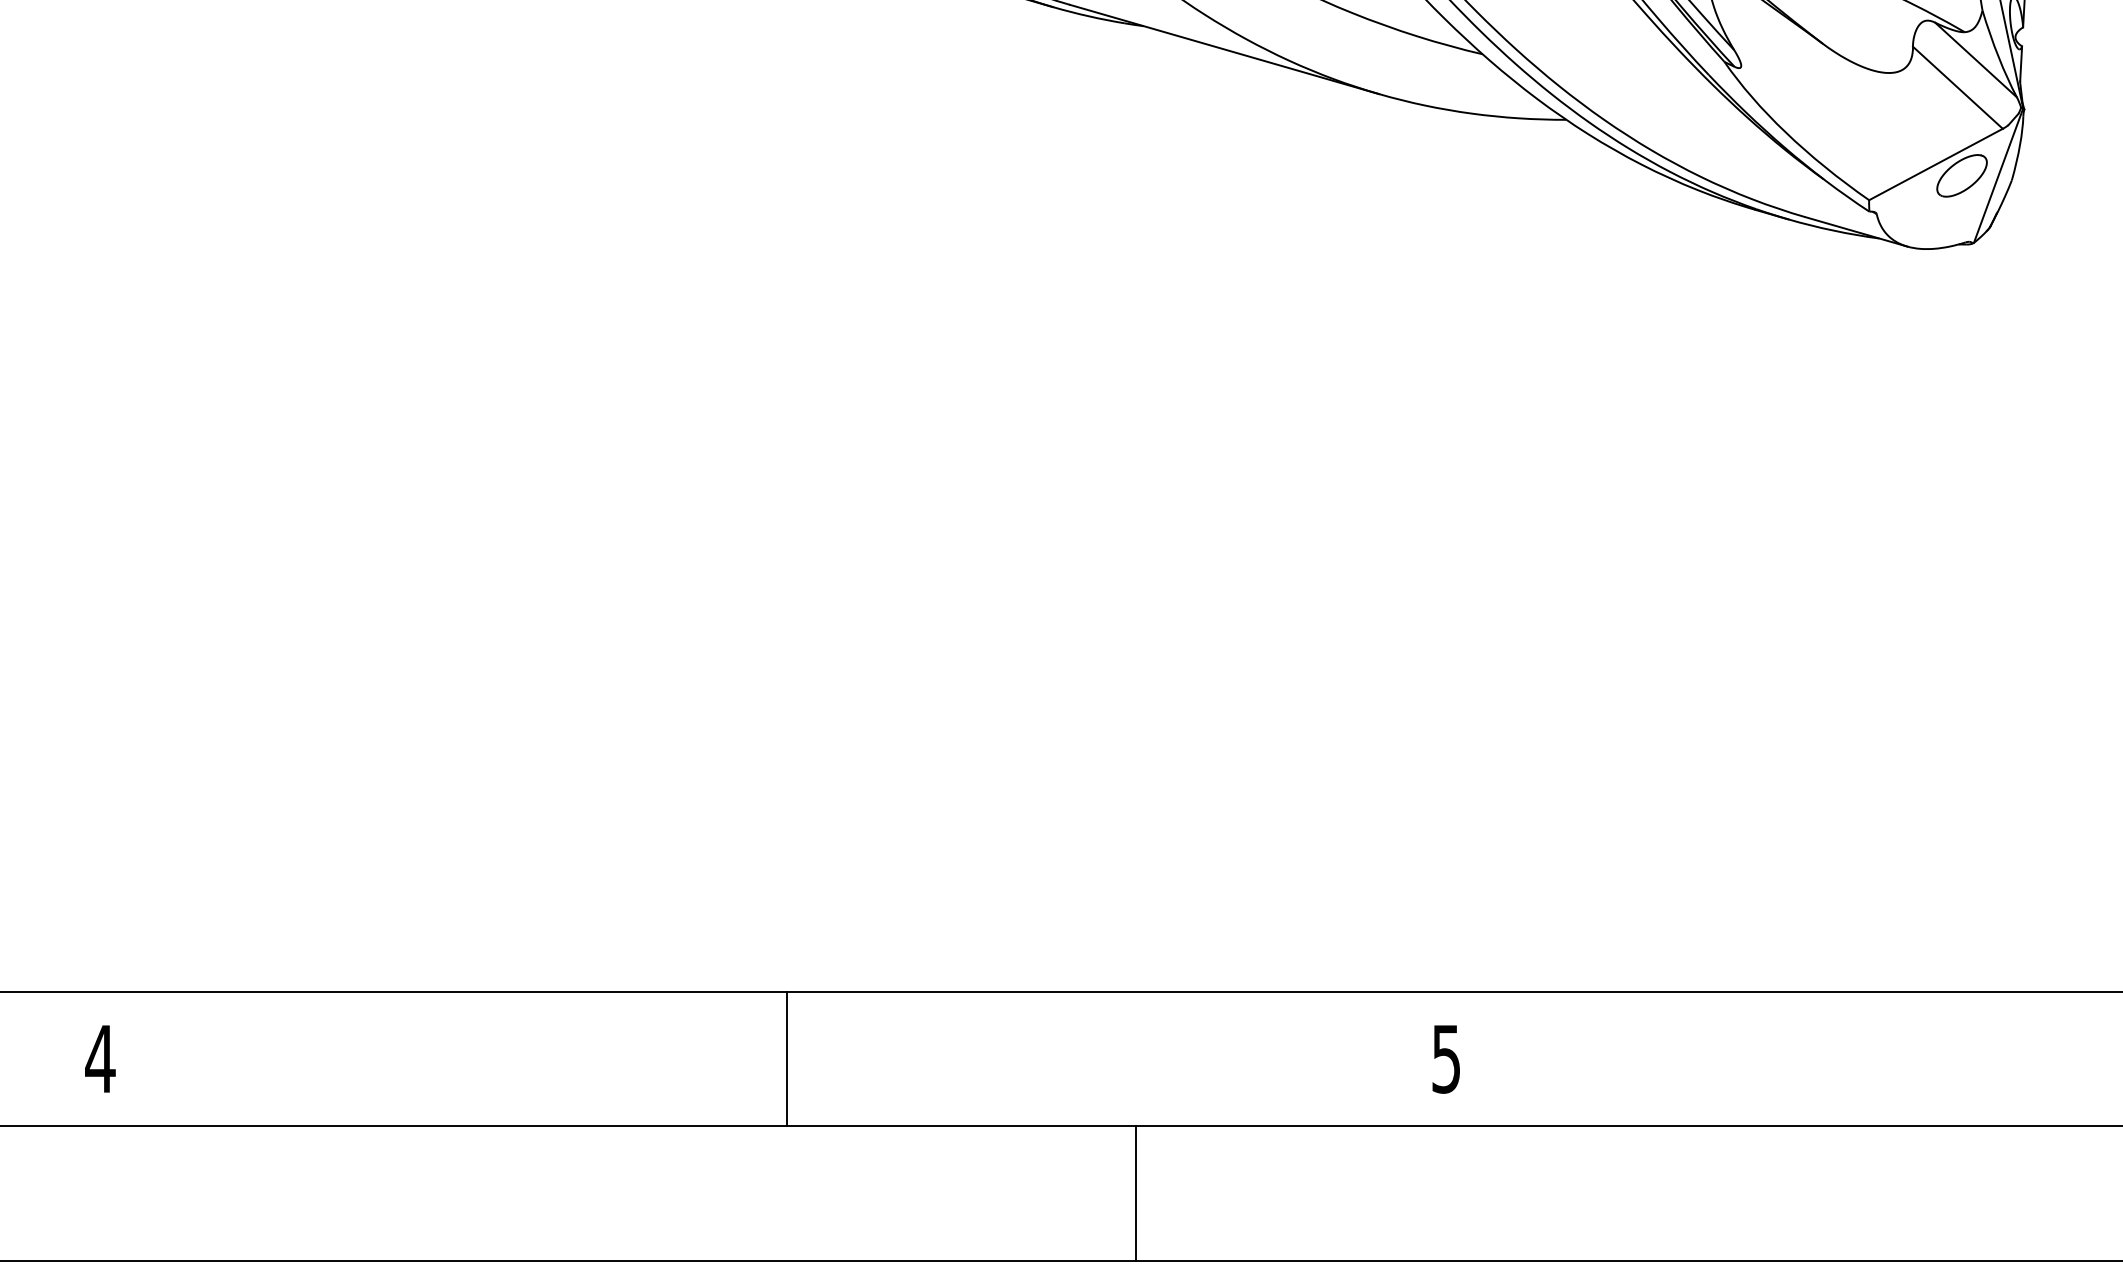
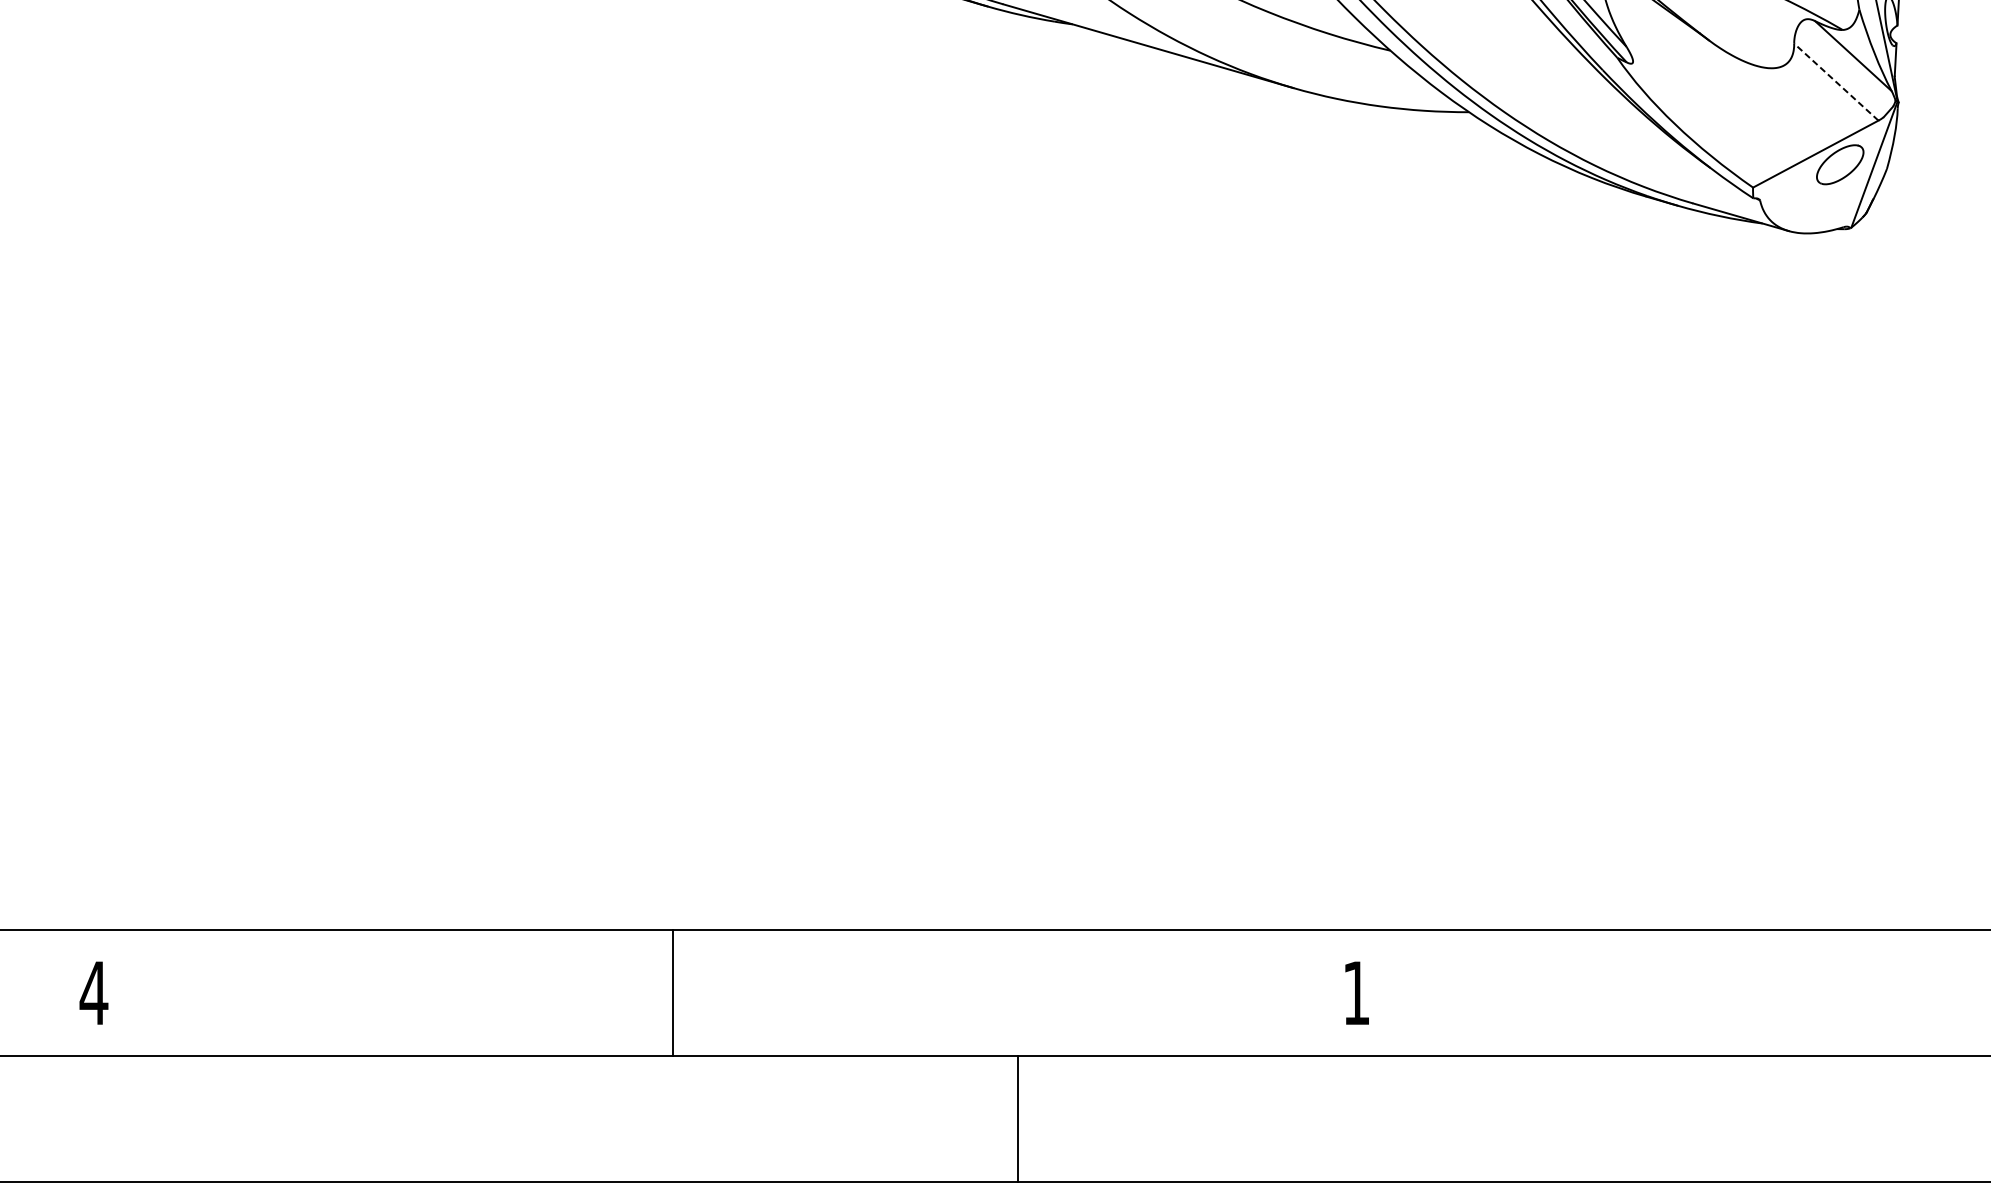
line: (1957, 87) -> (1835, 81), solid -> dashed
line: (786, 1058) -> (672, 992), moved
text: (1445, 1059) -> (1355, 993), 5 -> 1
line: (1136, 1193) -> (1018, 1119), moved

